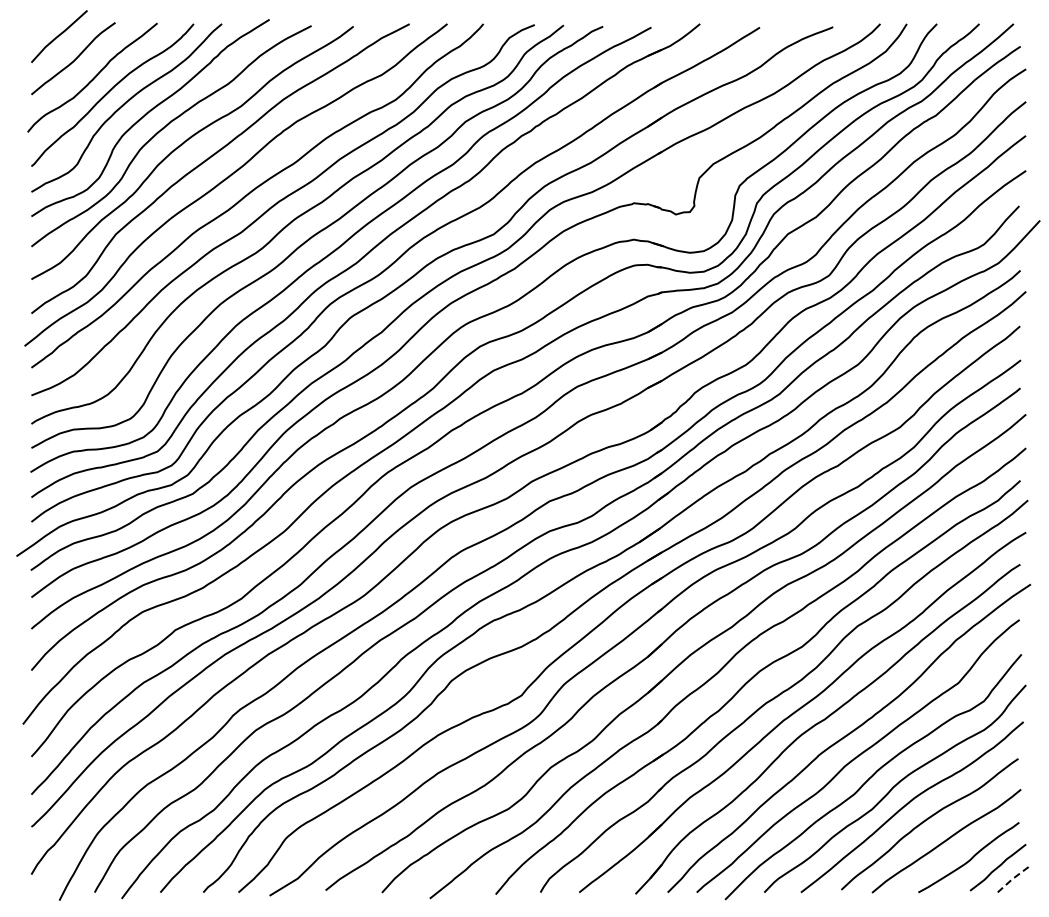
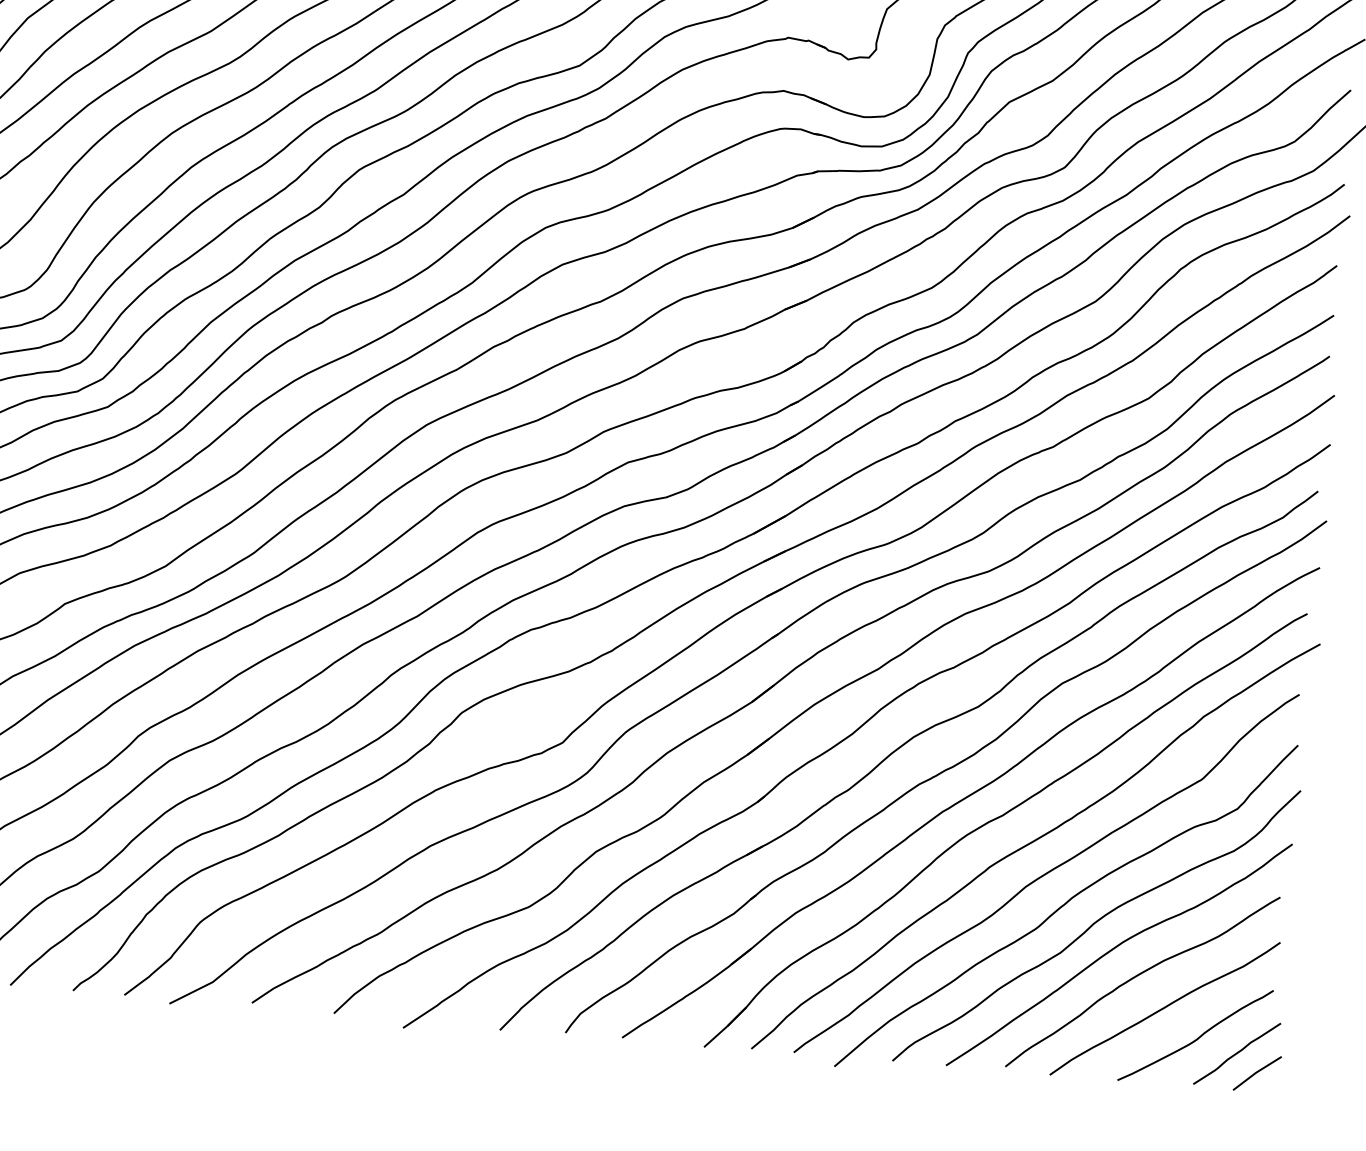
line: (1012, 879) -> (1256, 1072), dashed -> solid

